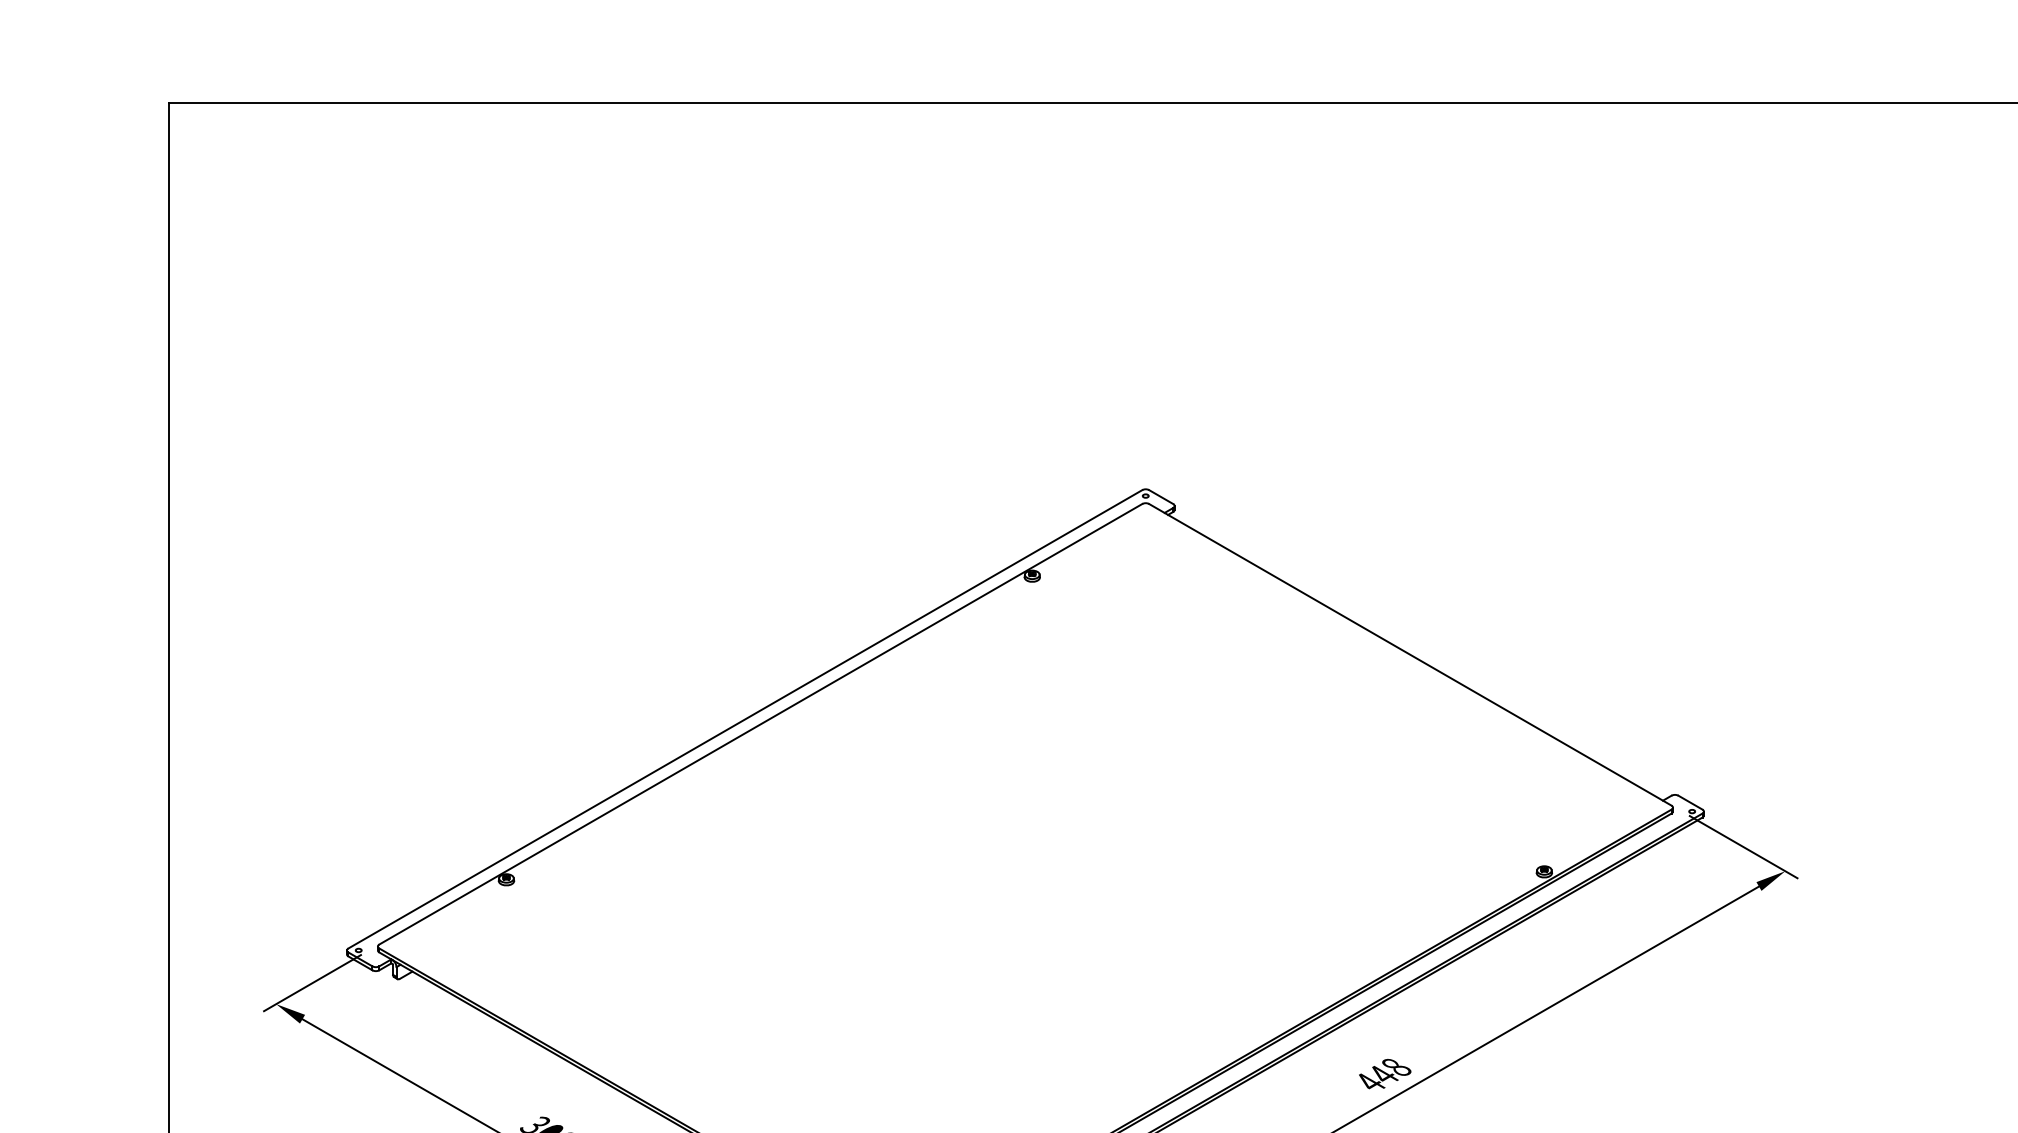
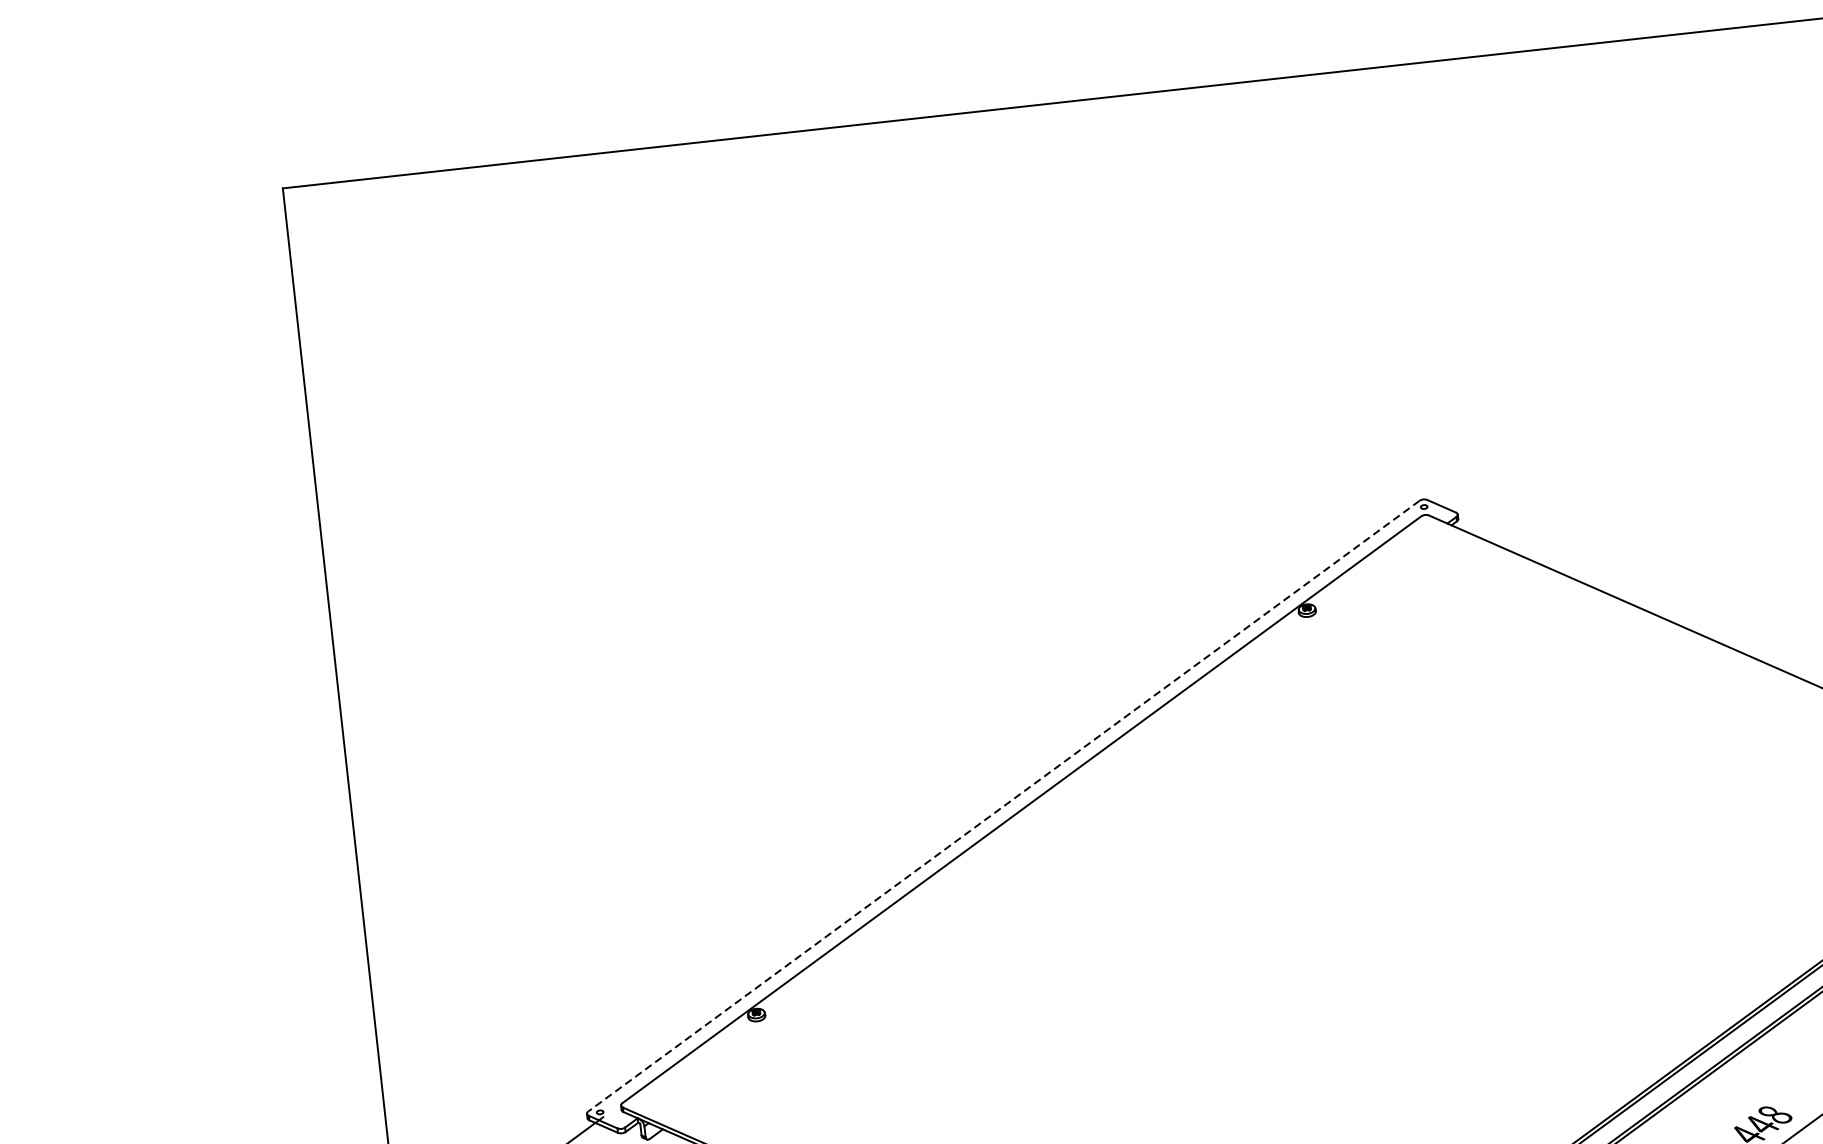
line: (744, 719) -> (1003, 806), solid -> dashed

